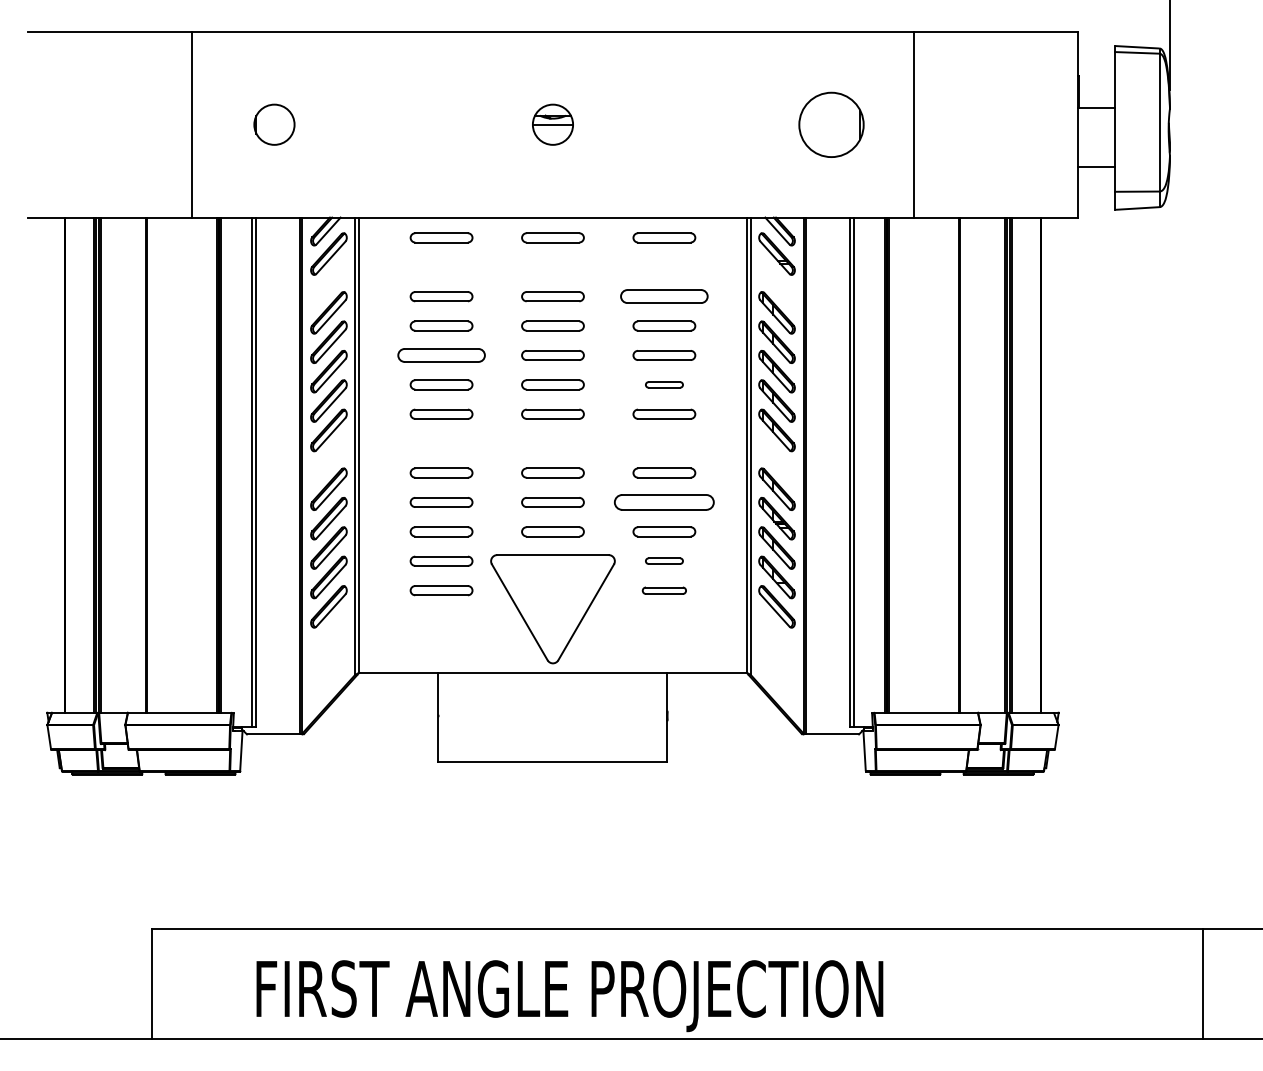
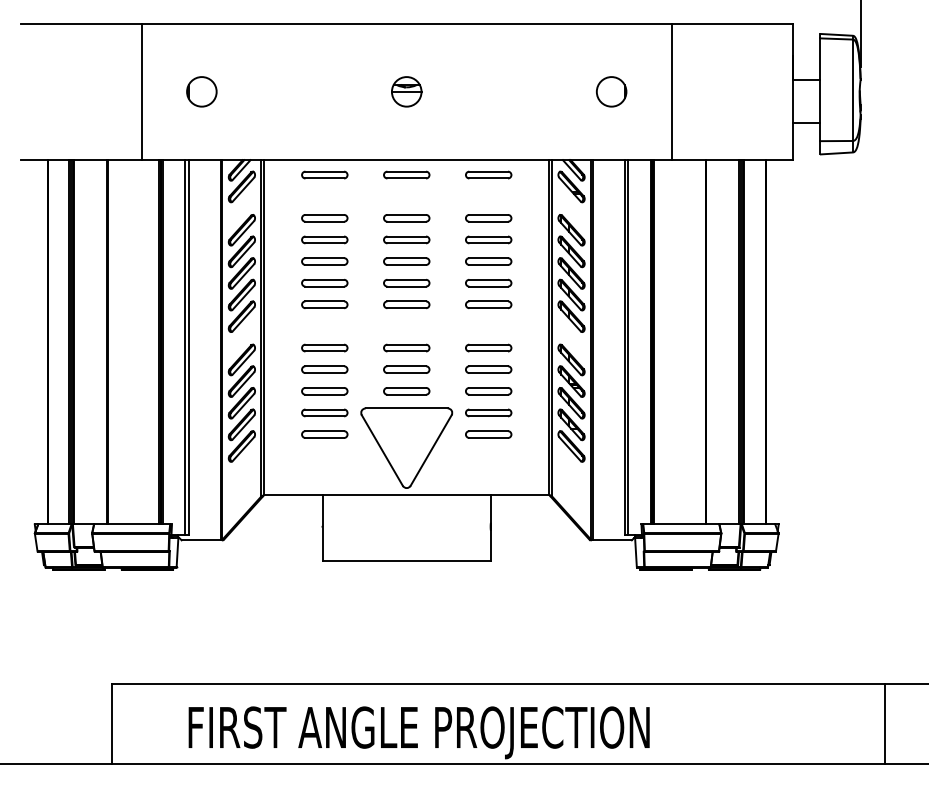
circle: (831, 124) -> (611, 91), size x0.62
part: (664, 296) -> (488, 218), size x0.71
part: (441, 355) -> (324, 261), size x0.71
part: (664, 384) -> (488, 282), size x1.67
part: (664, 502) -> (488, 369), size x0.62
part: (664, 560) -> (488, 412), size x1.67
part: (664, 590) -> (488, 434), size x1.43

